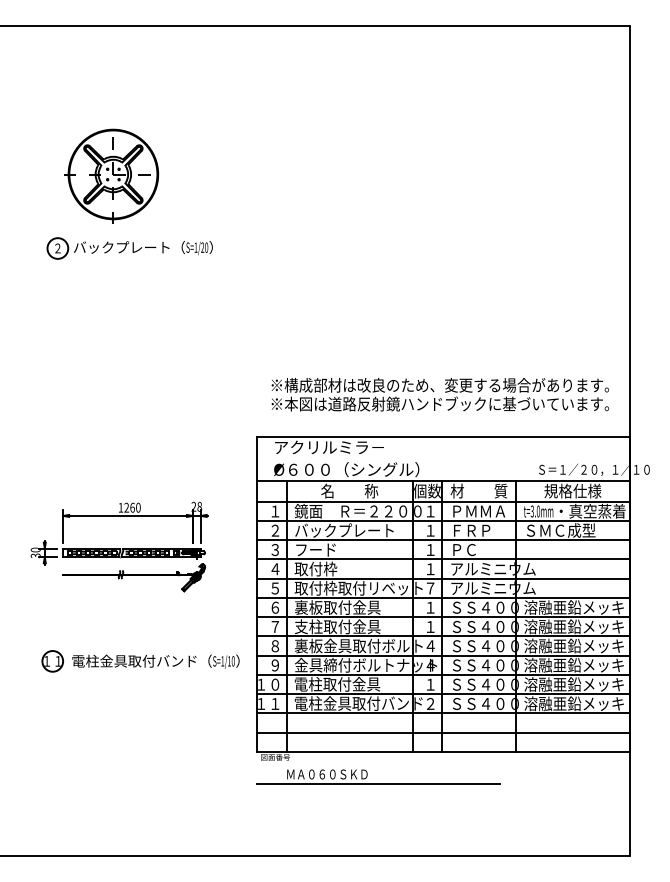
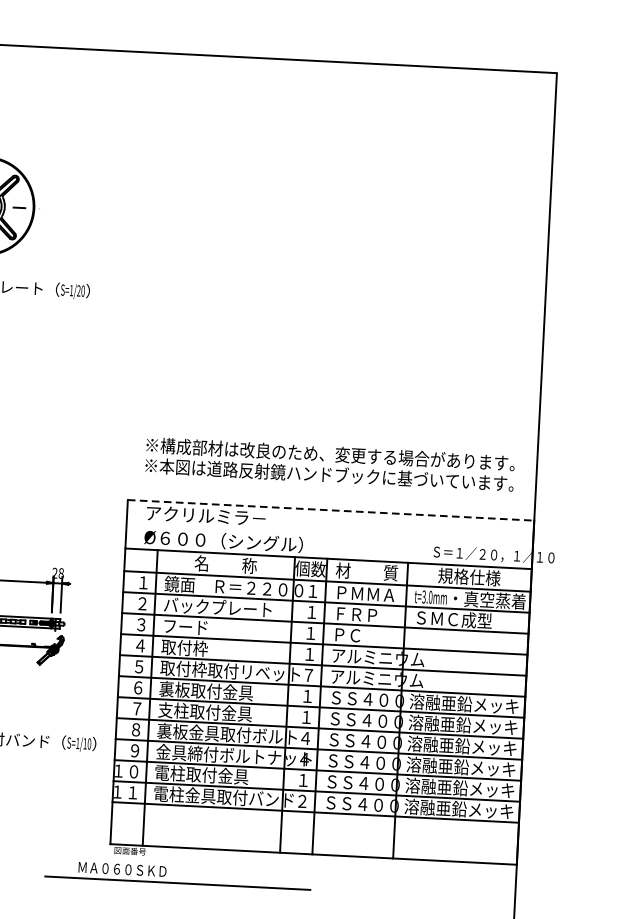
line: (443, 436) -> (331, 510), solid -> dashed
line: (443, 732) -> (314, 833), removed
part: (378, 783) -> (177, 882), moved

